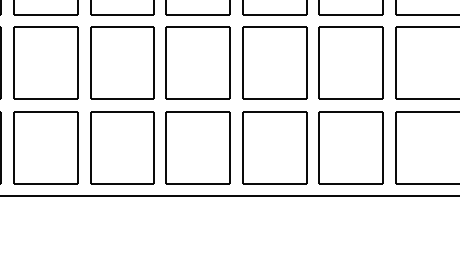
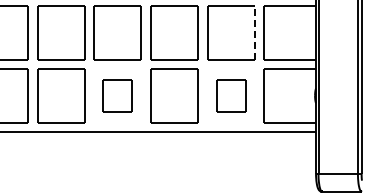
line: (383, 63) -> (255, 33), solid -> dashed
part: (198, 146) -> (117, 95), size x0.6
part: (351, 146) -> (231, 95), size x0.6

